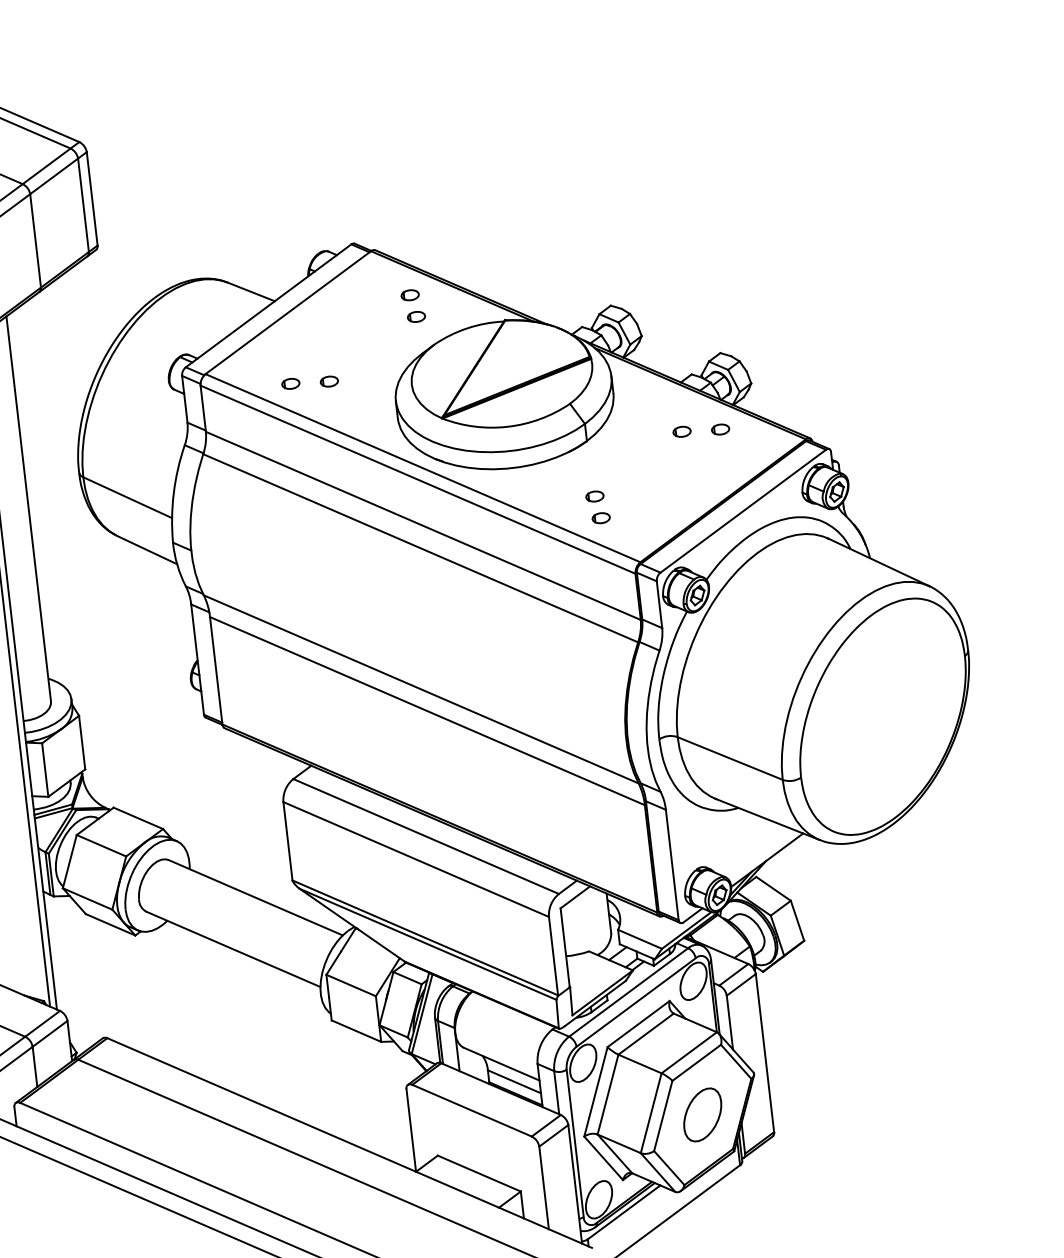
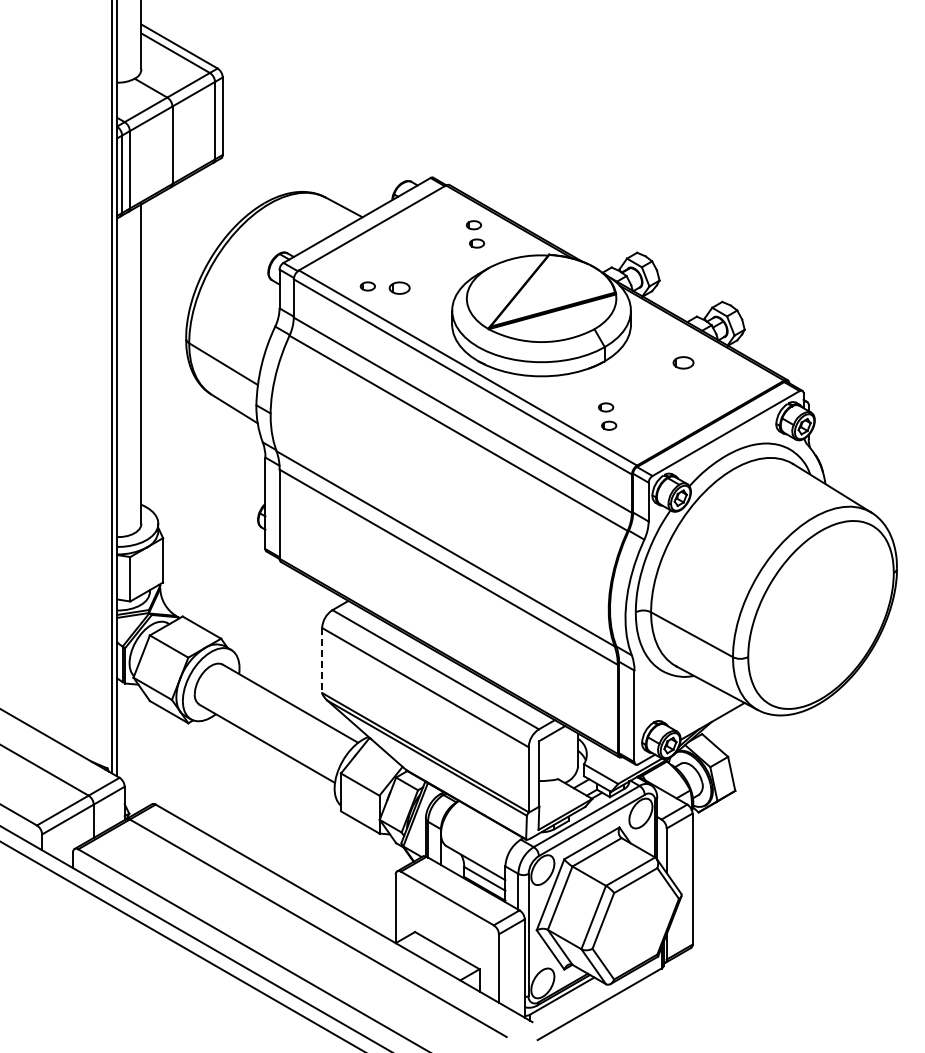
part: (329, 381) -> (399, 288), size x1.4
part: (720, 429) -> (715, 364), removed
part: (681, 431) -> (683, 362), size x1.4
line: (288, 841) -> (322, 660), solid -> dashed
part: (702, 1114) -> (635, 923), removed

